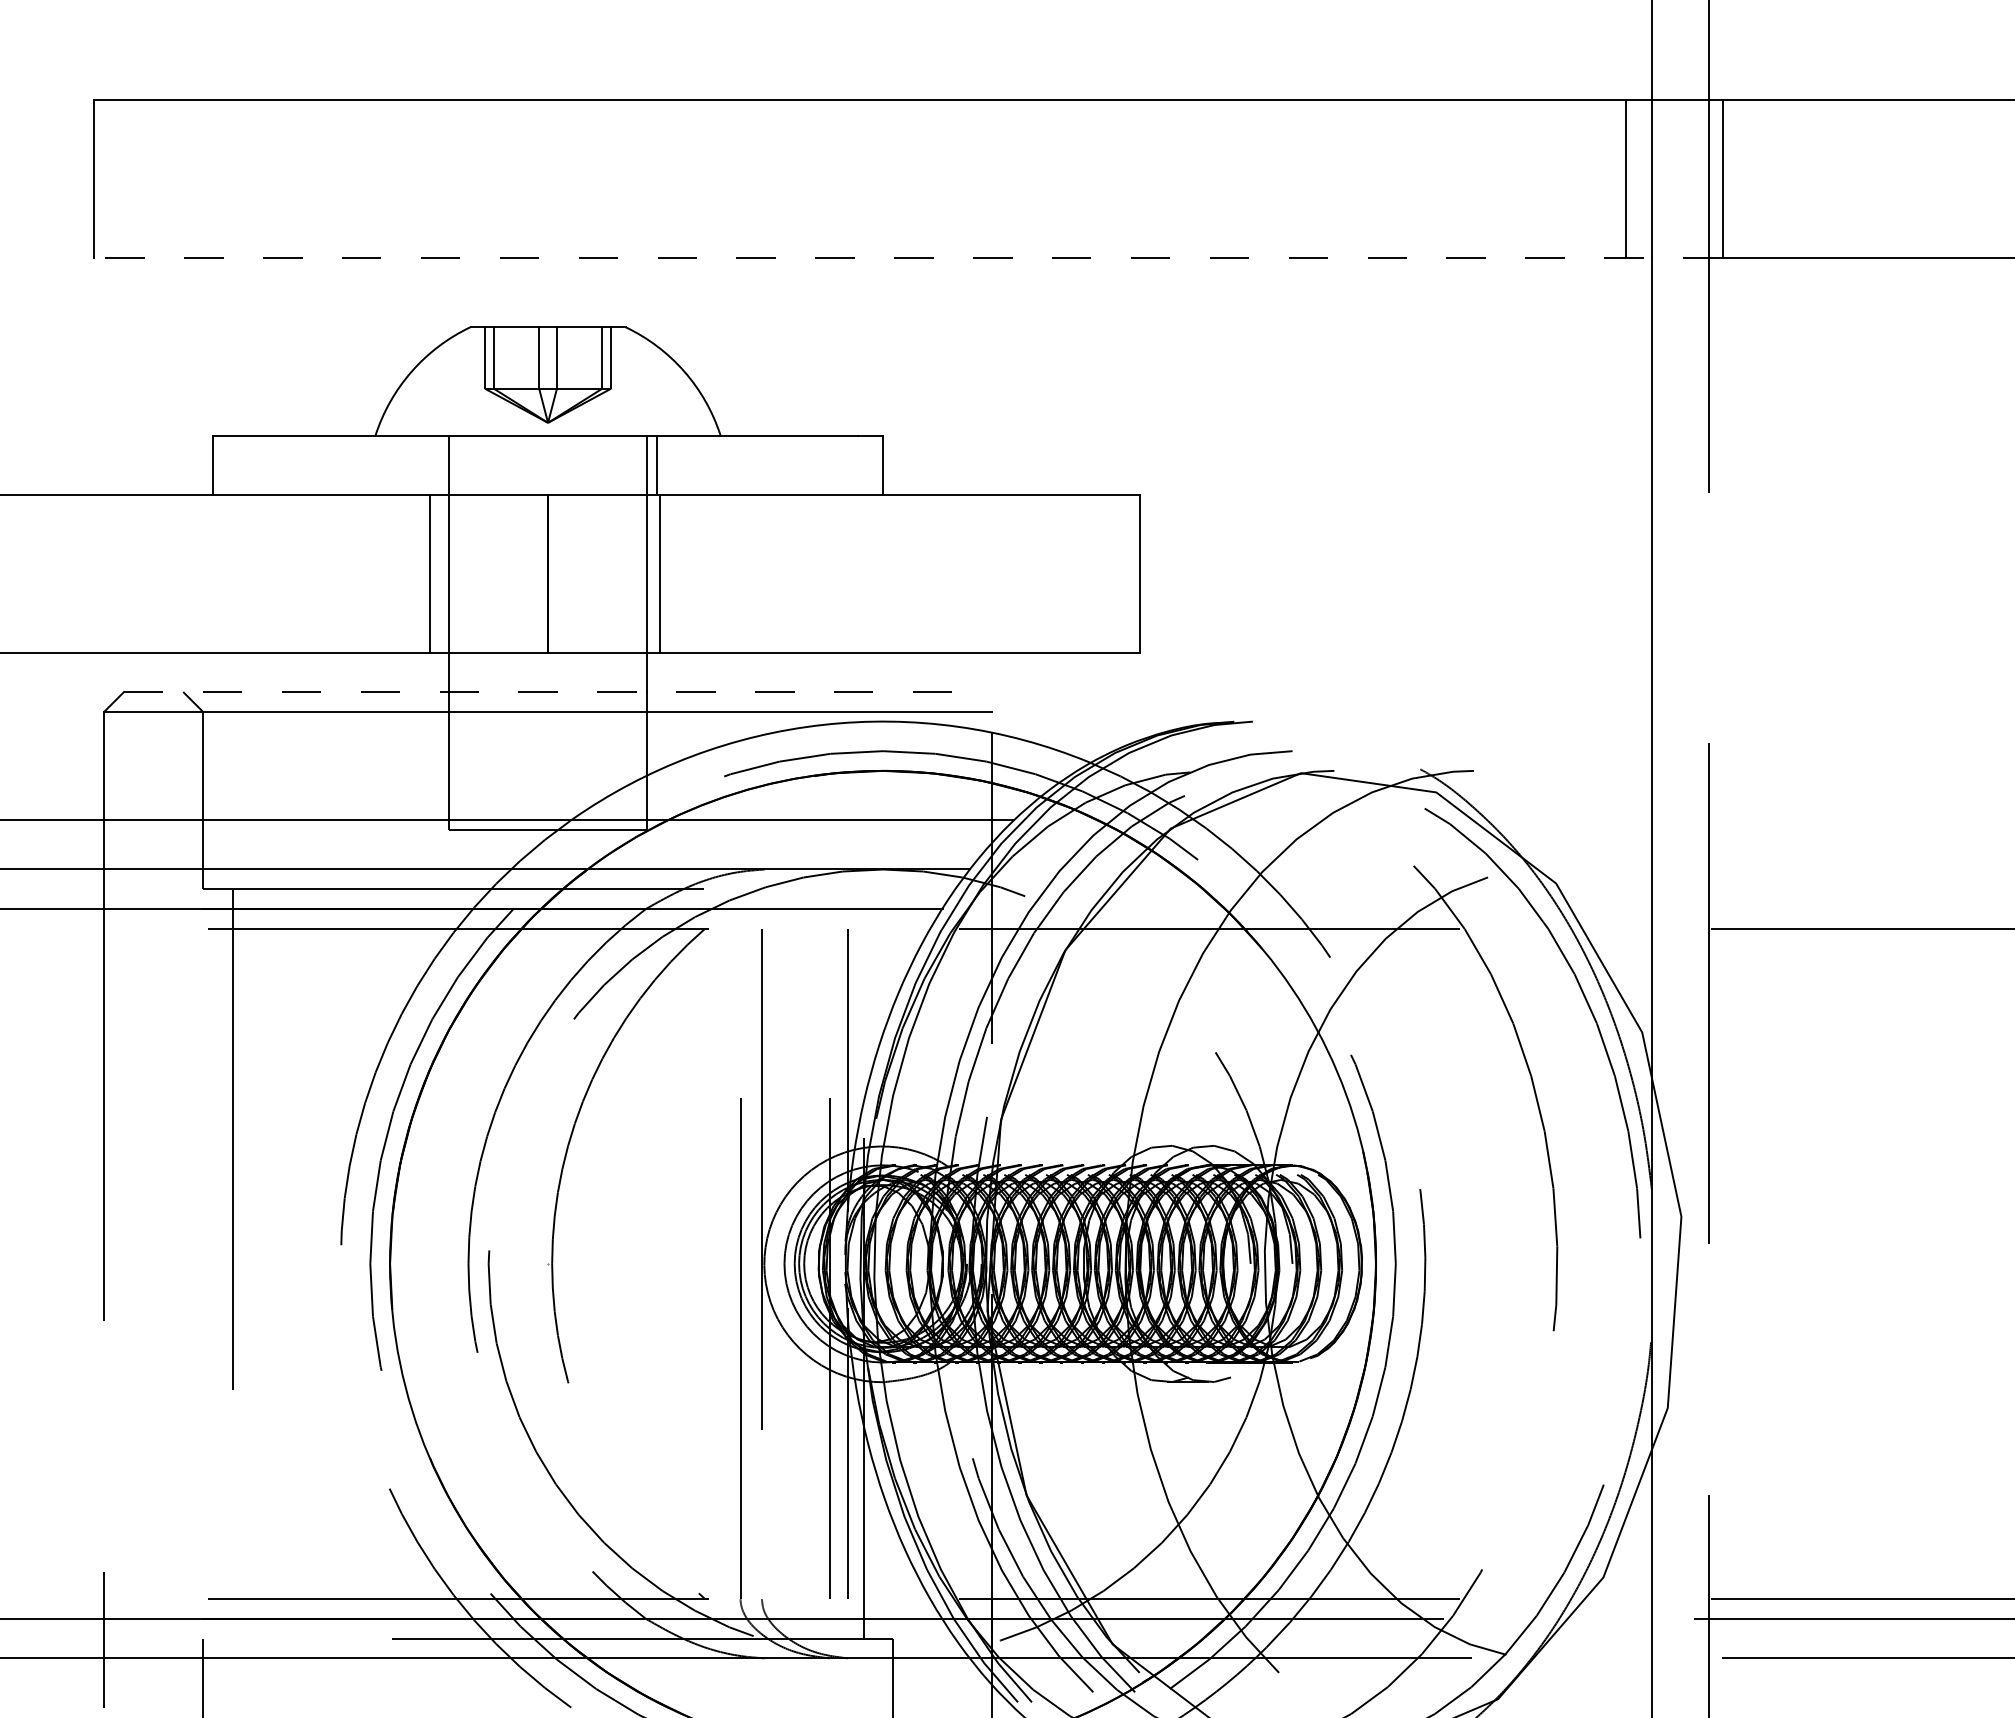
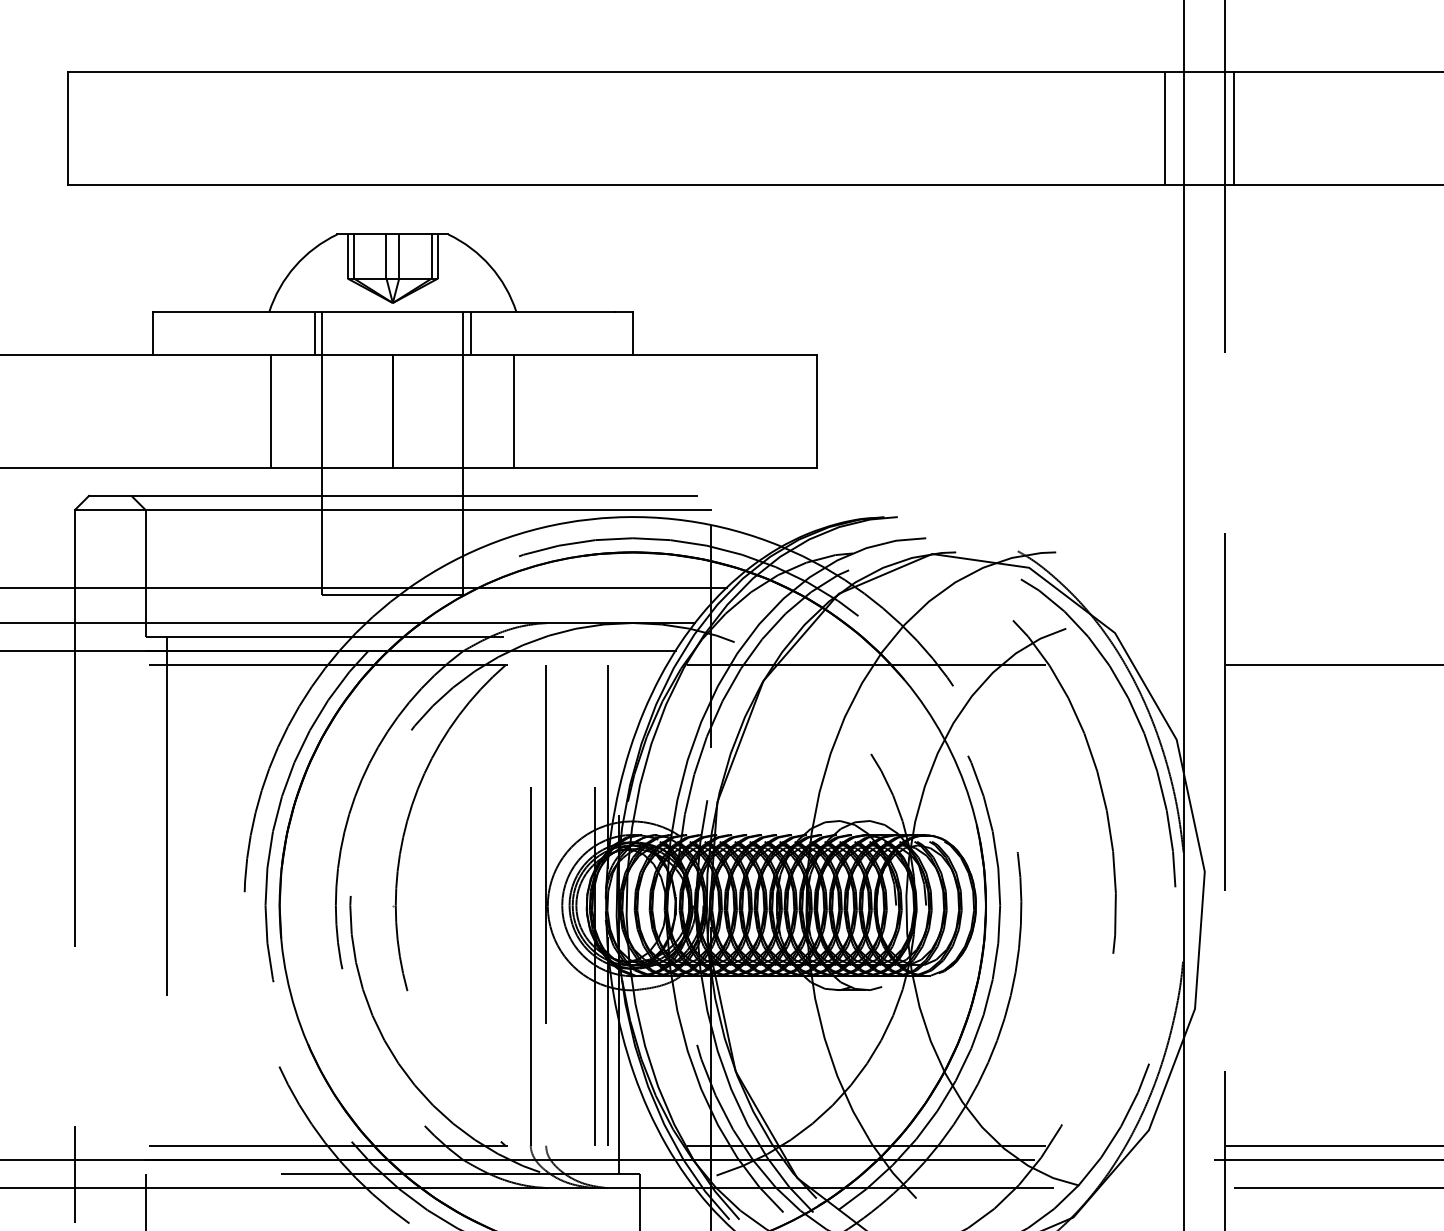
line: (907, 258) -> (650, 185), dashed -> solid
line: (439, 464) -> (315, 332), added
line: (430, 573) -> (271, 410), moved
line: (659, 573) -> (514, 410), moved
line: (548, 692) -> (393, 496), dashed -> solid

